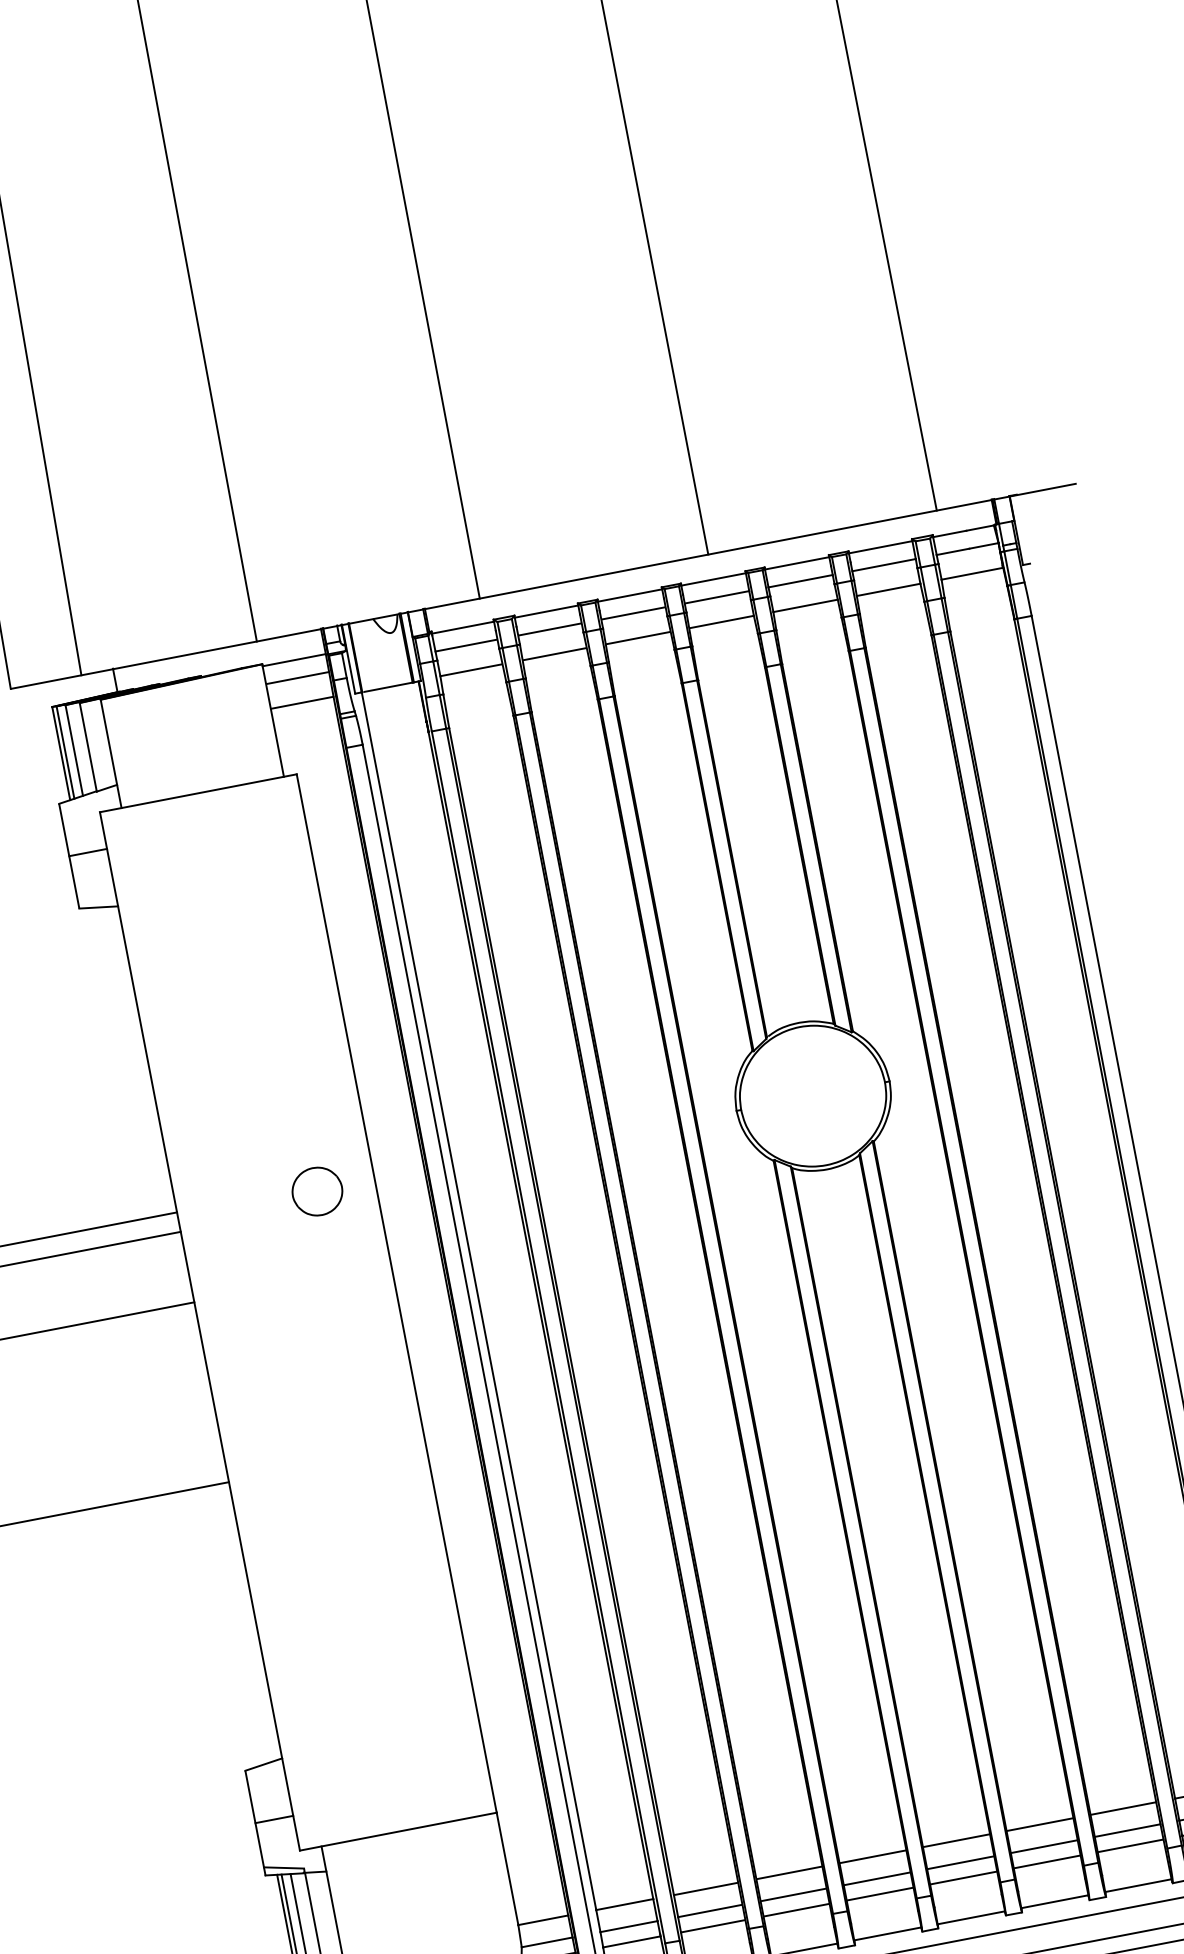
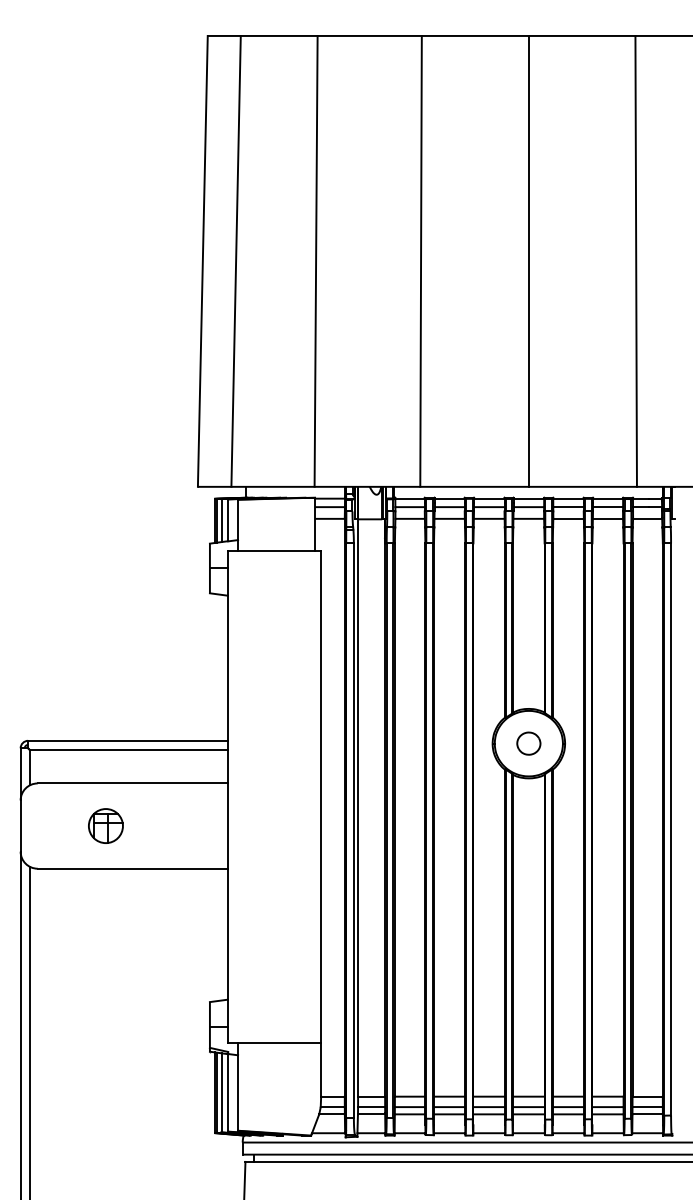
part: (316, 1191) -> (528, 743), moved

